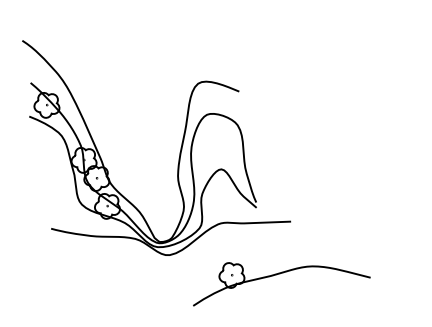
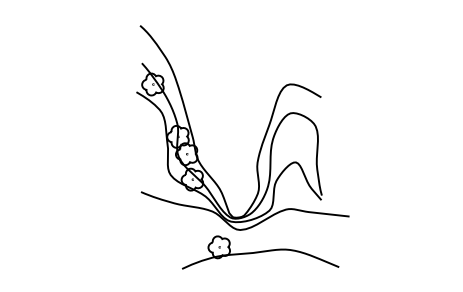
part: (279, 274) -> (260, 252), moved

